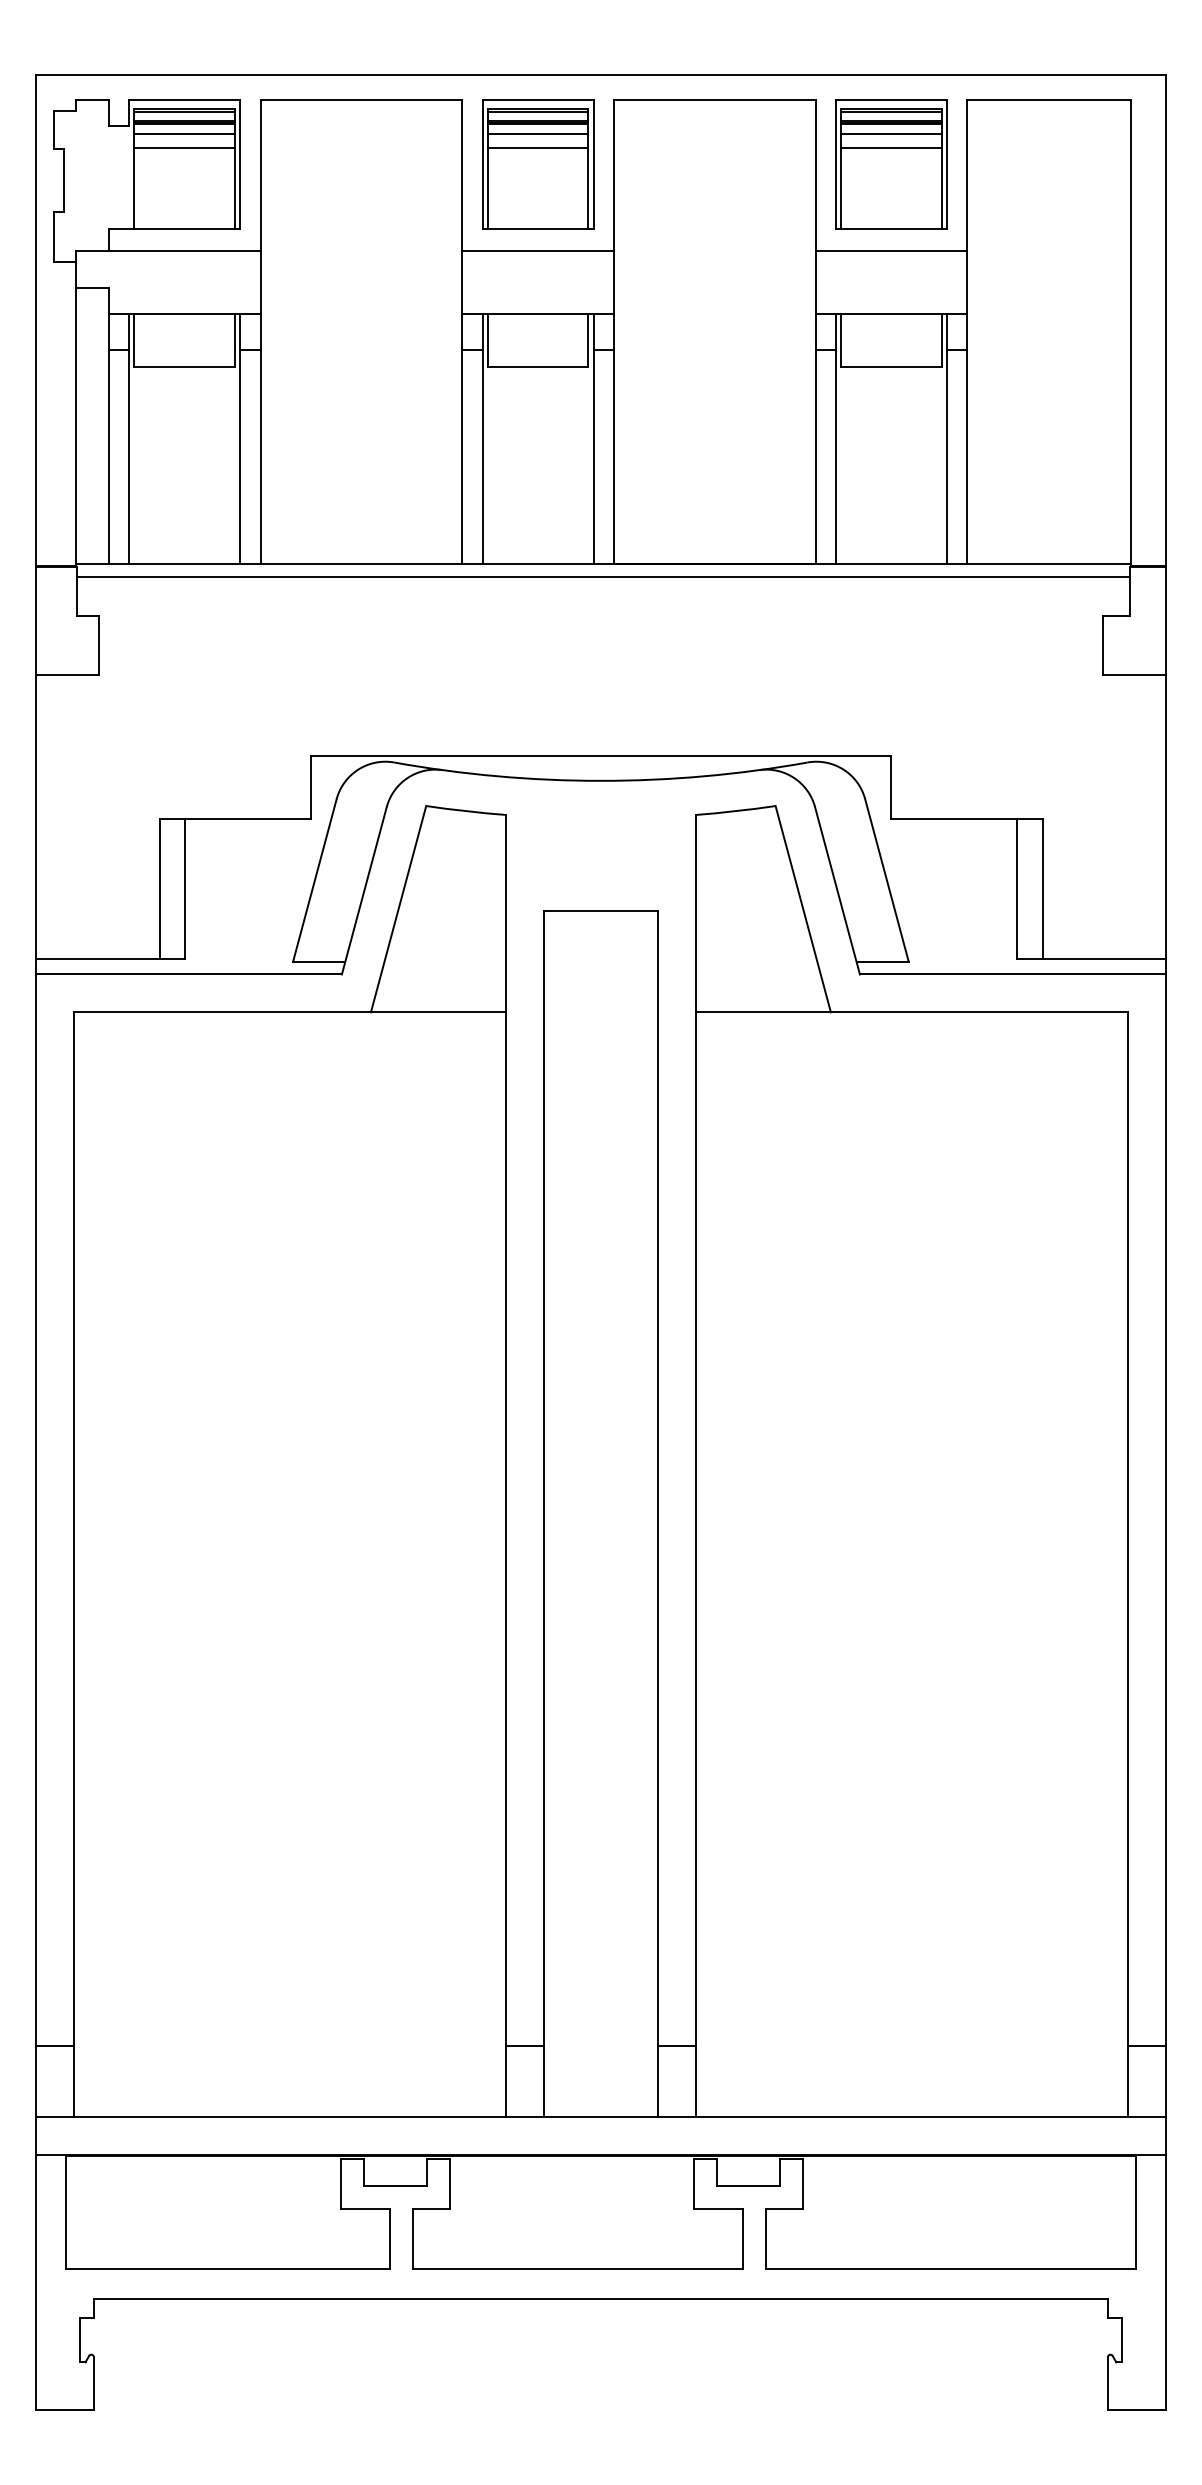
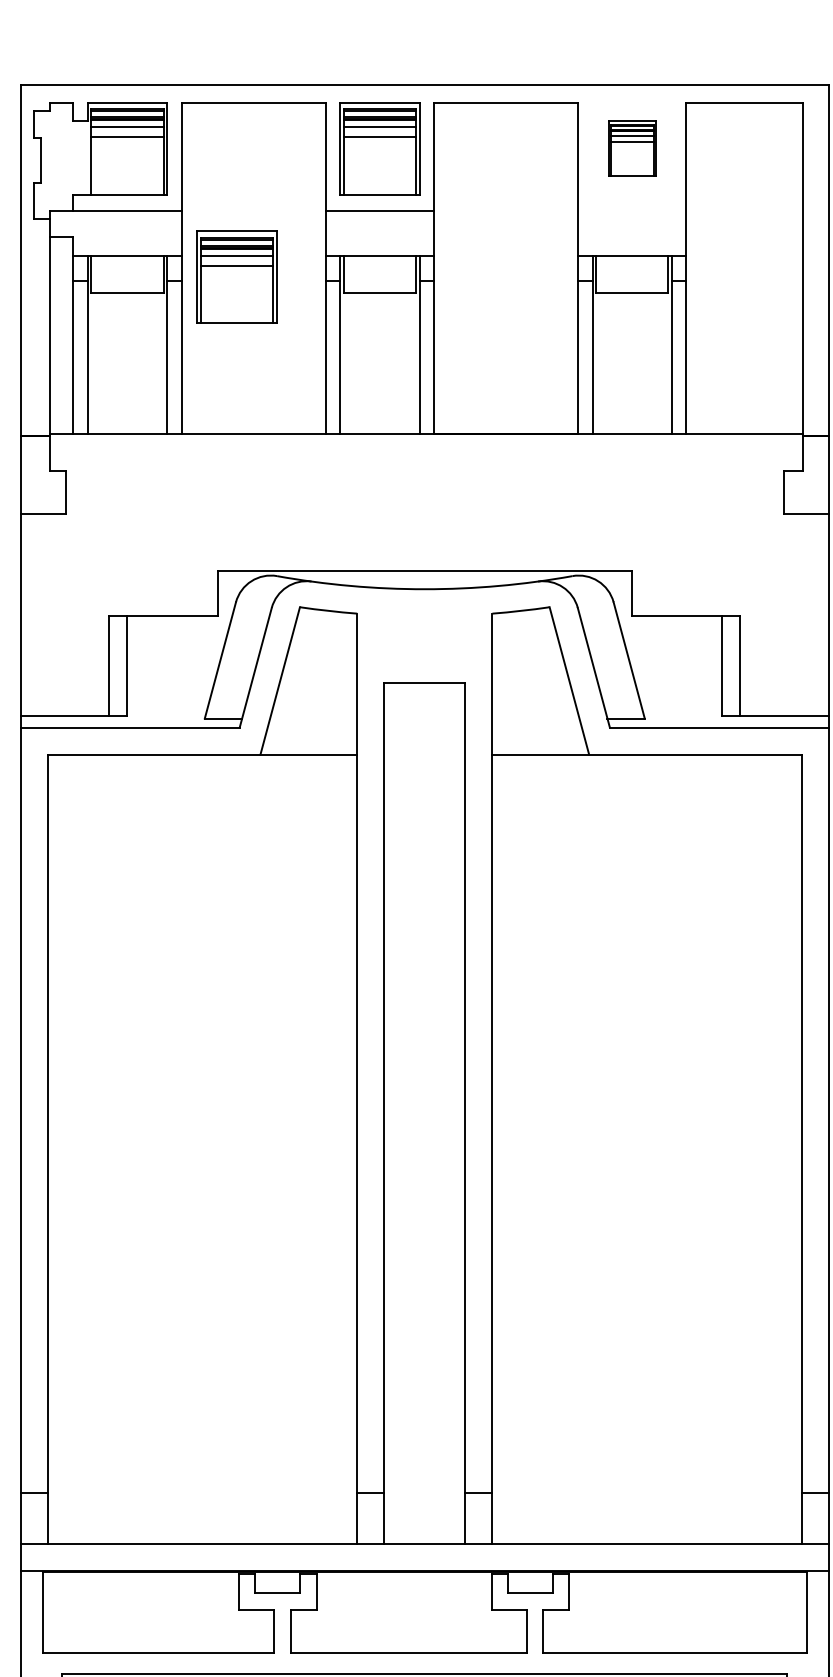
part: (891, 164) -> (632, 148), size x0.6
line: (890, 251) -> (631, 210), removed
part: (338, 344) -> (237, 277), added
line: (603, 576) -> (426, 443), removed

